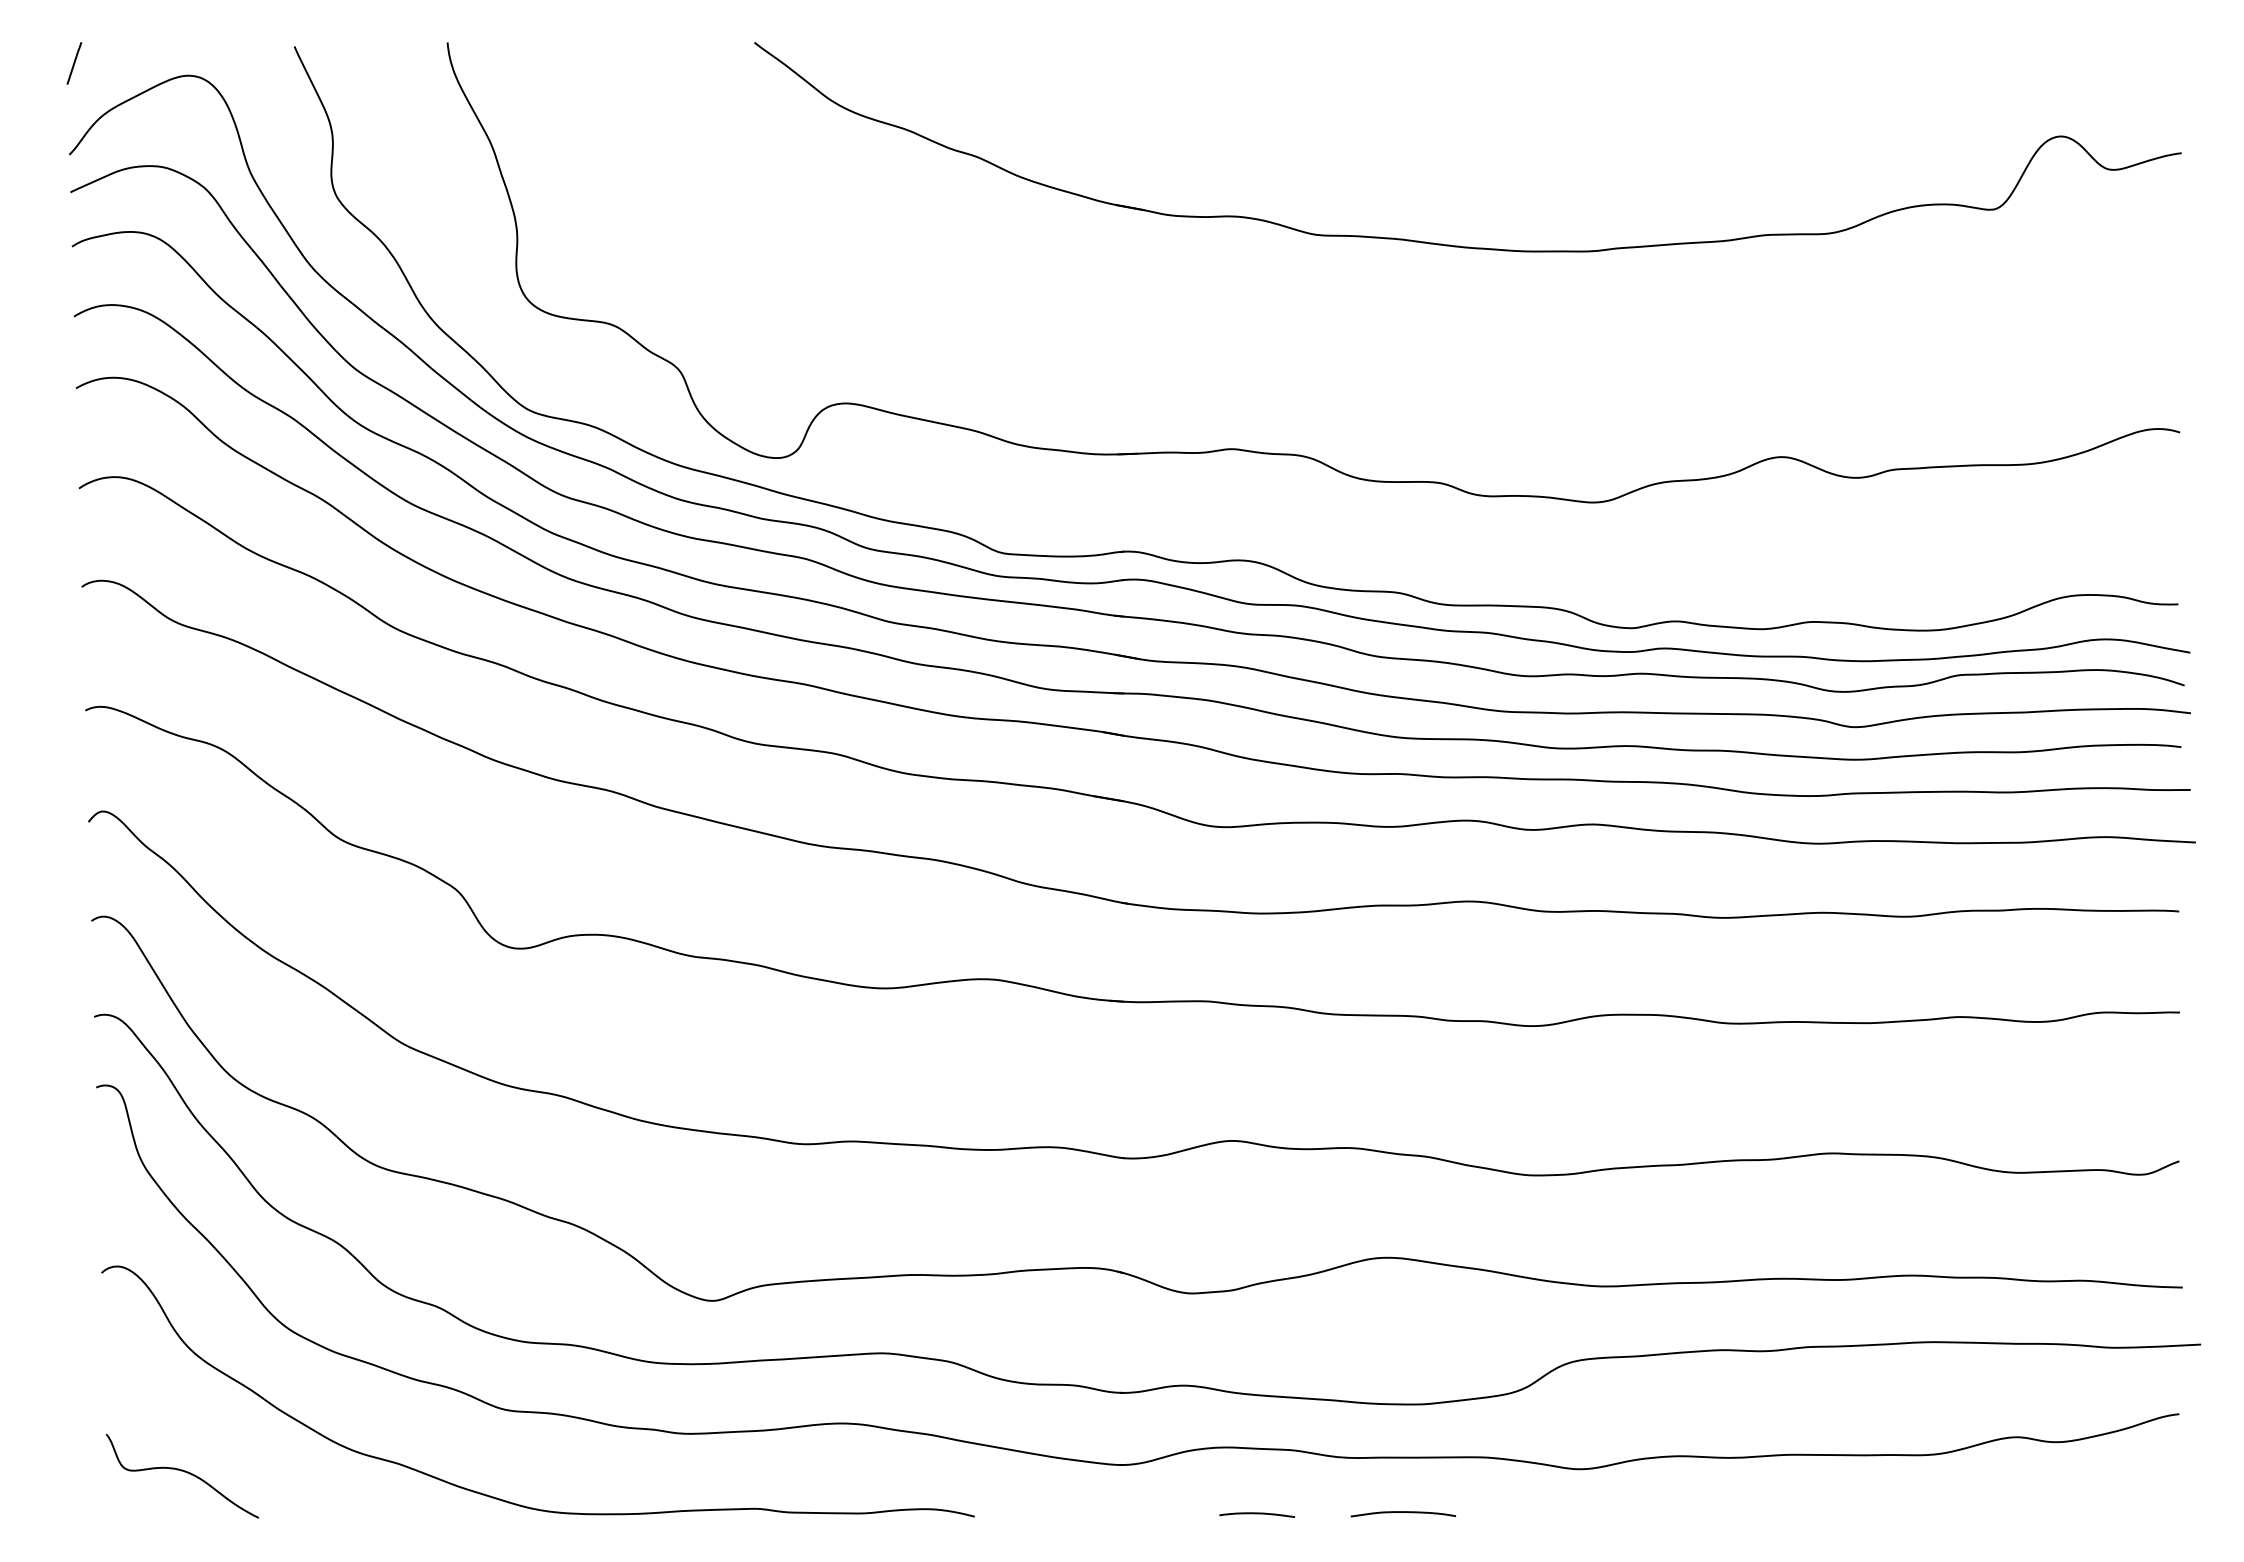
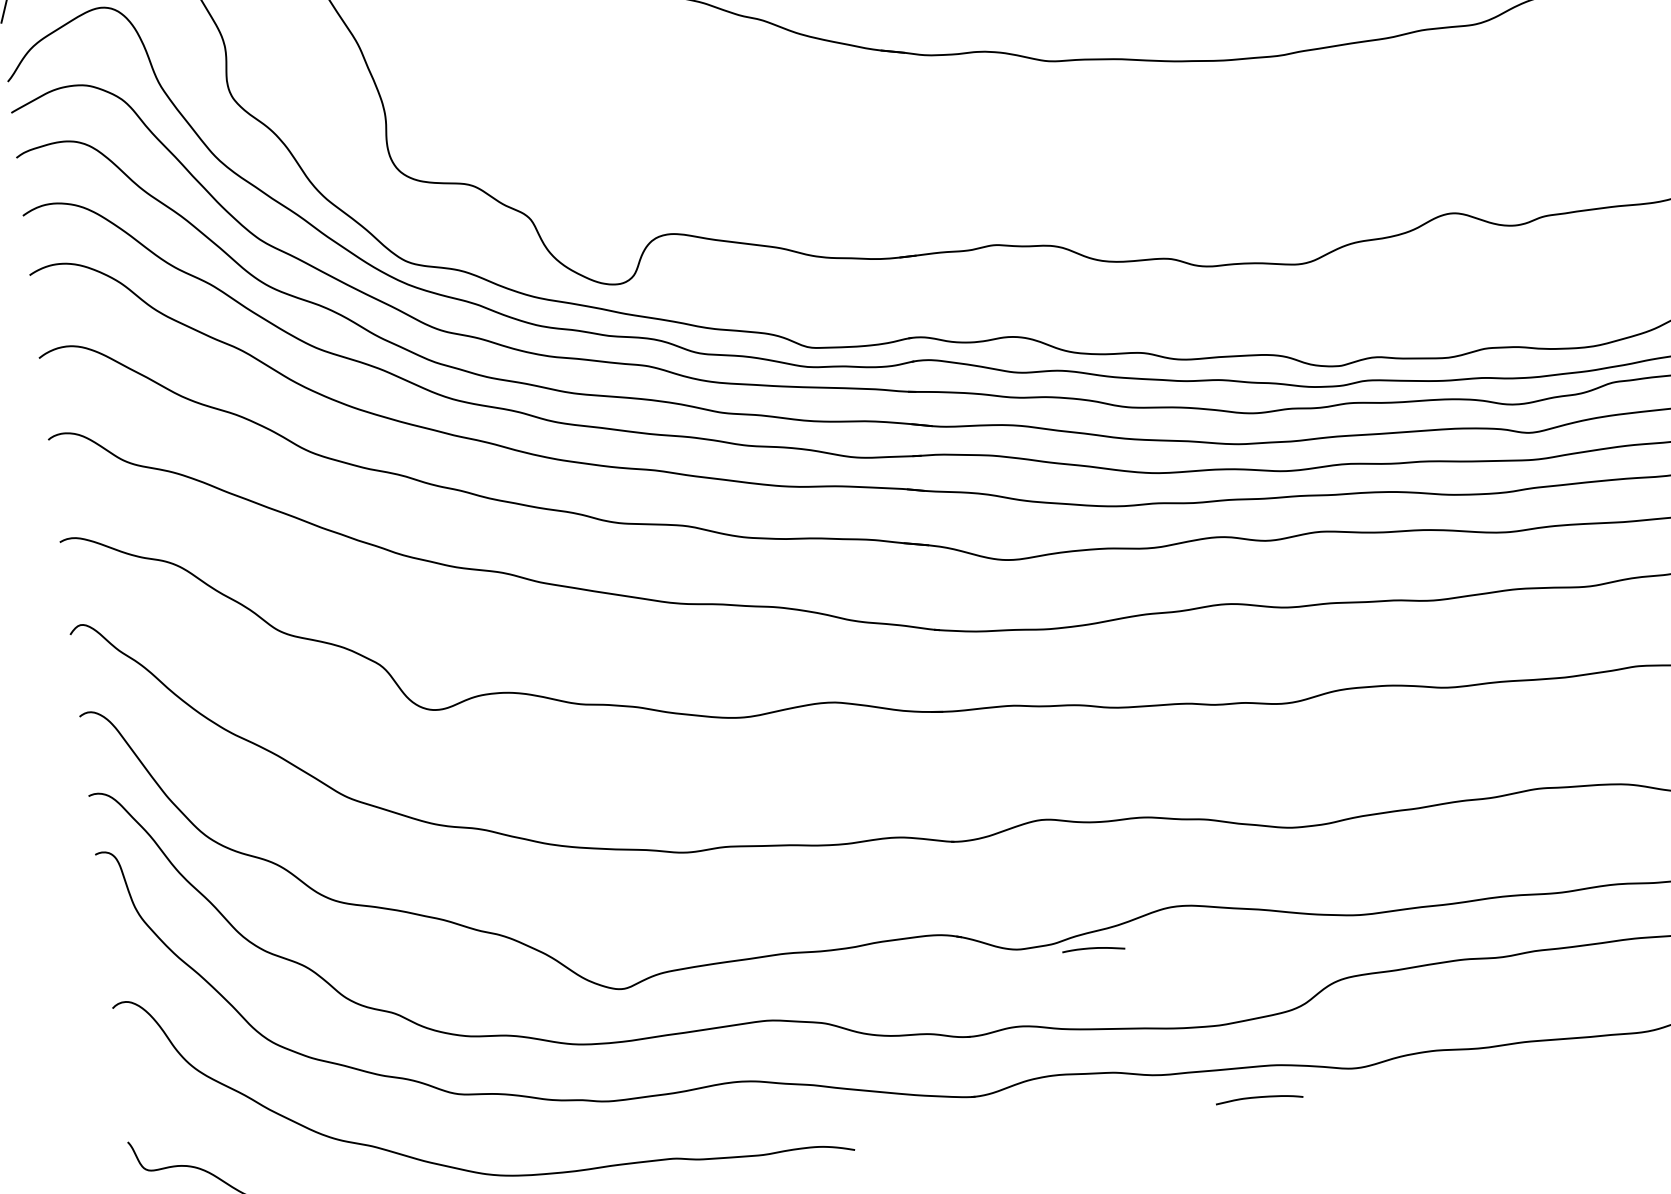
curve: (1402, 1512) -> (1258, 1097), moved
curve: (1257, 1514) -> (1093, 949), moved

